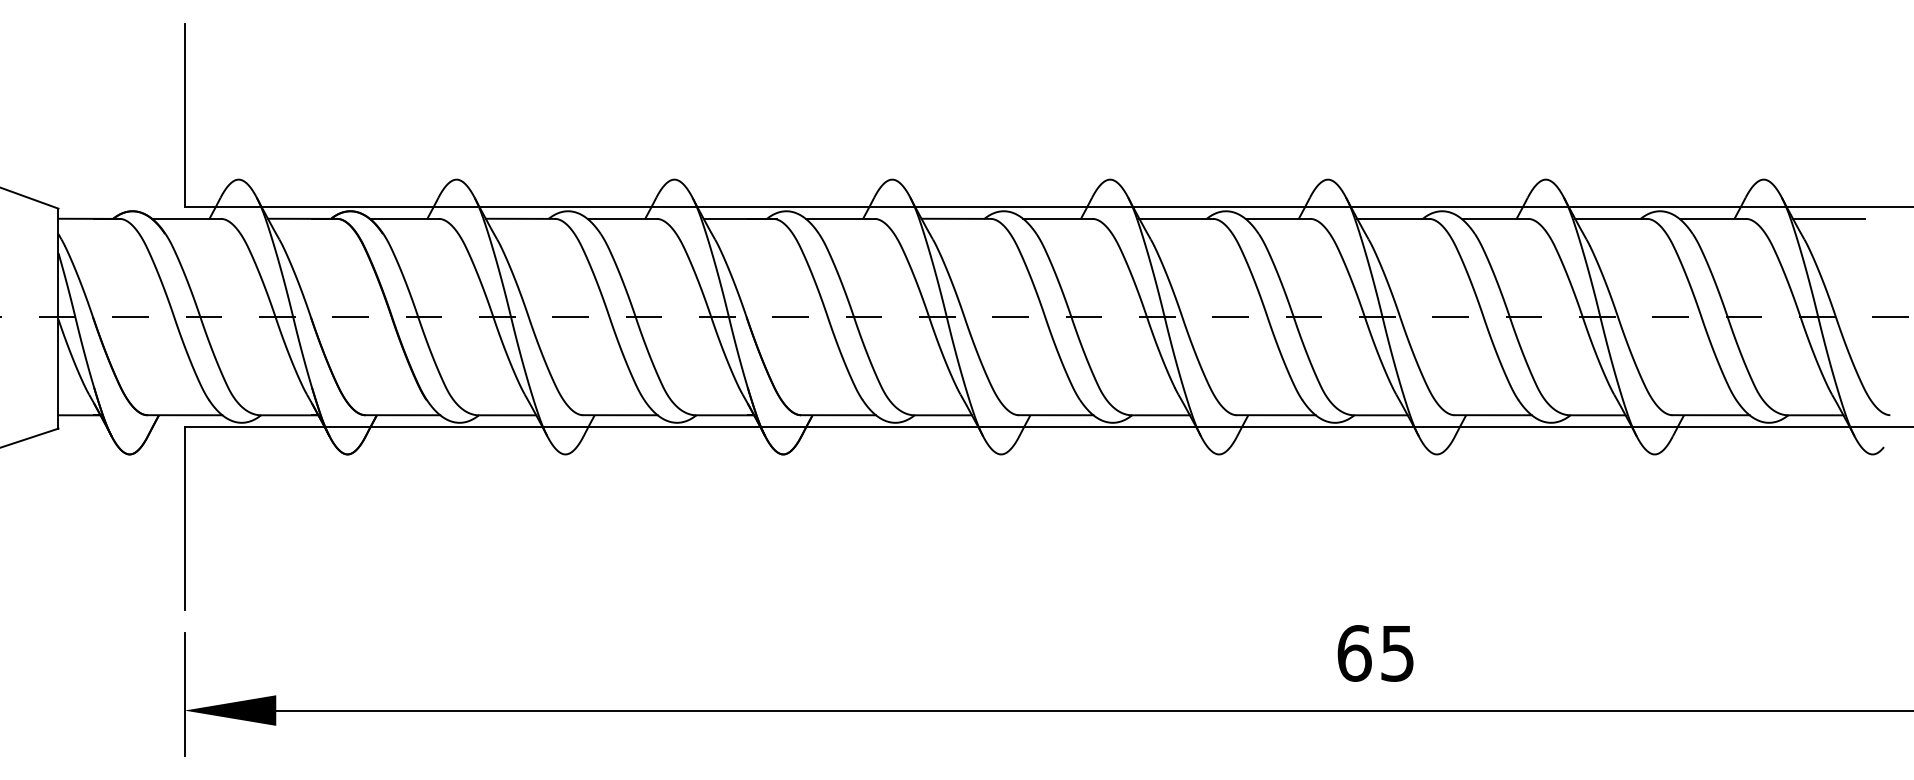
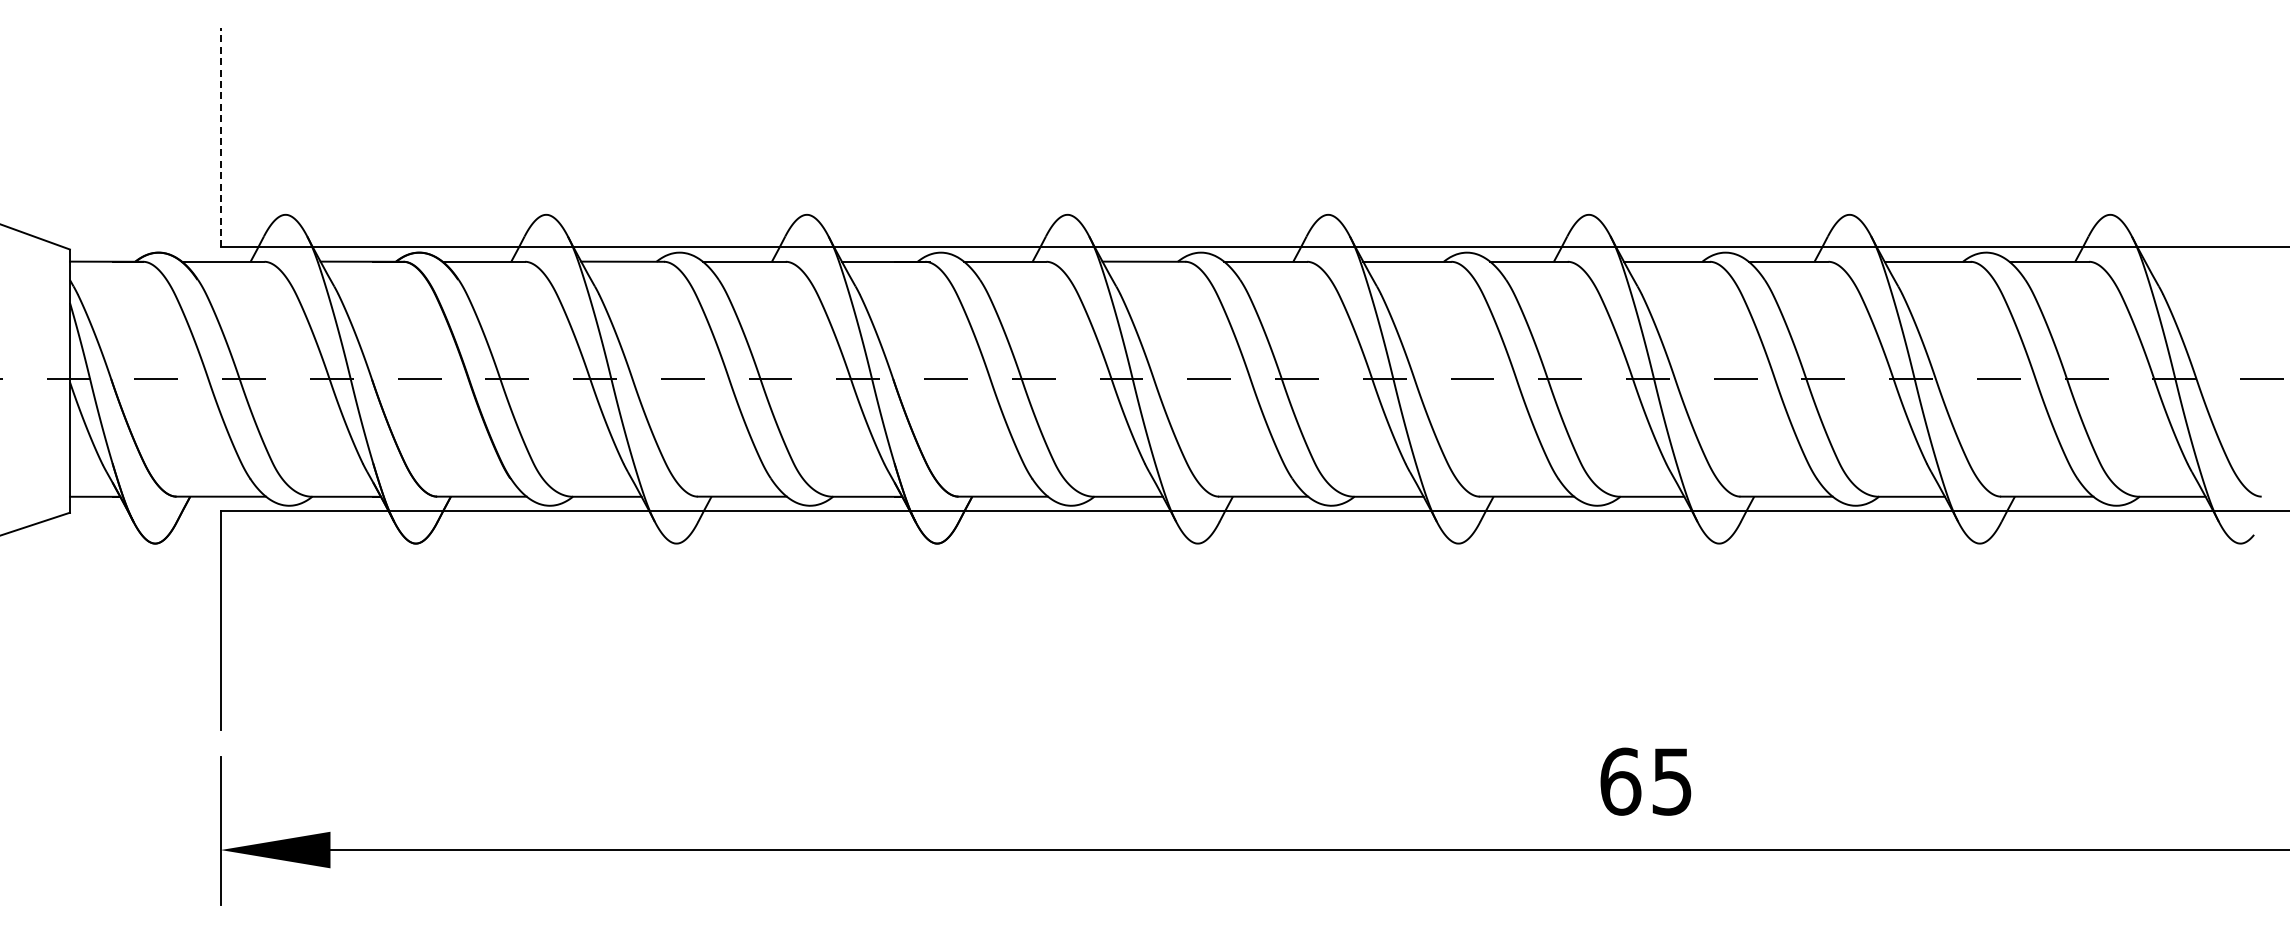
line: (184, 115) -> (220, 137), solid -> dashed
line: (1829, 218) -> (2188, 261), removed

